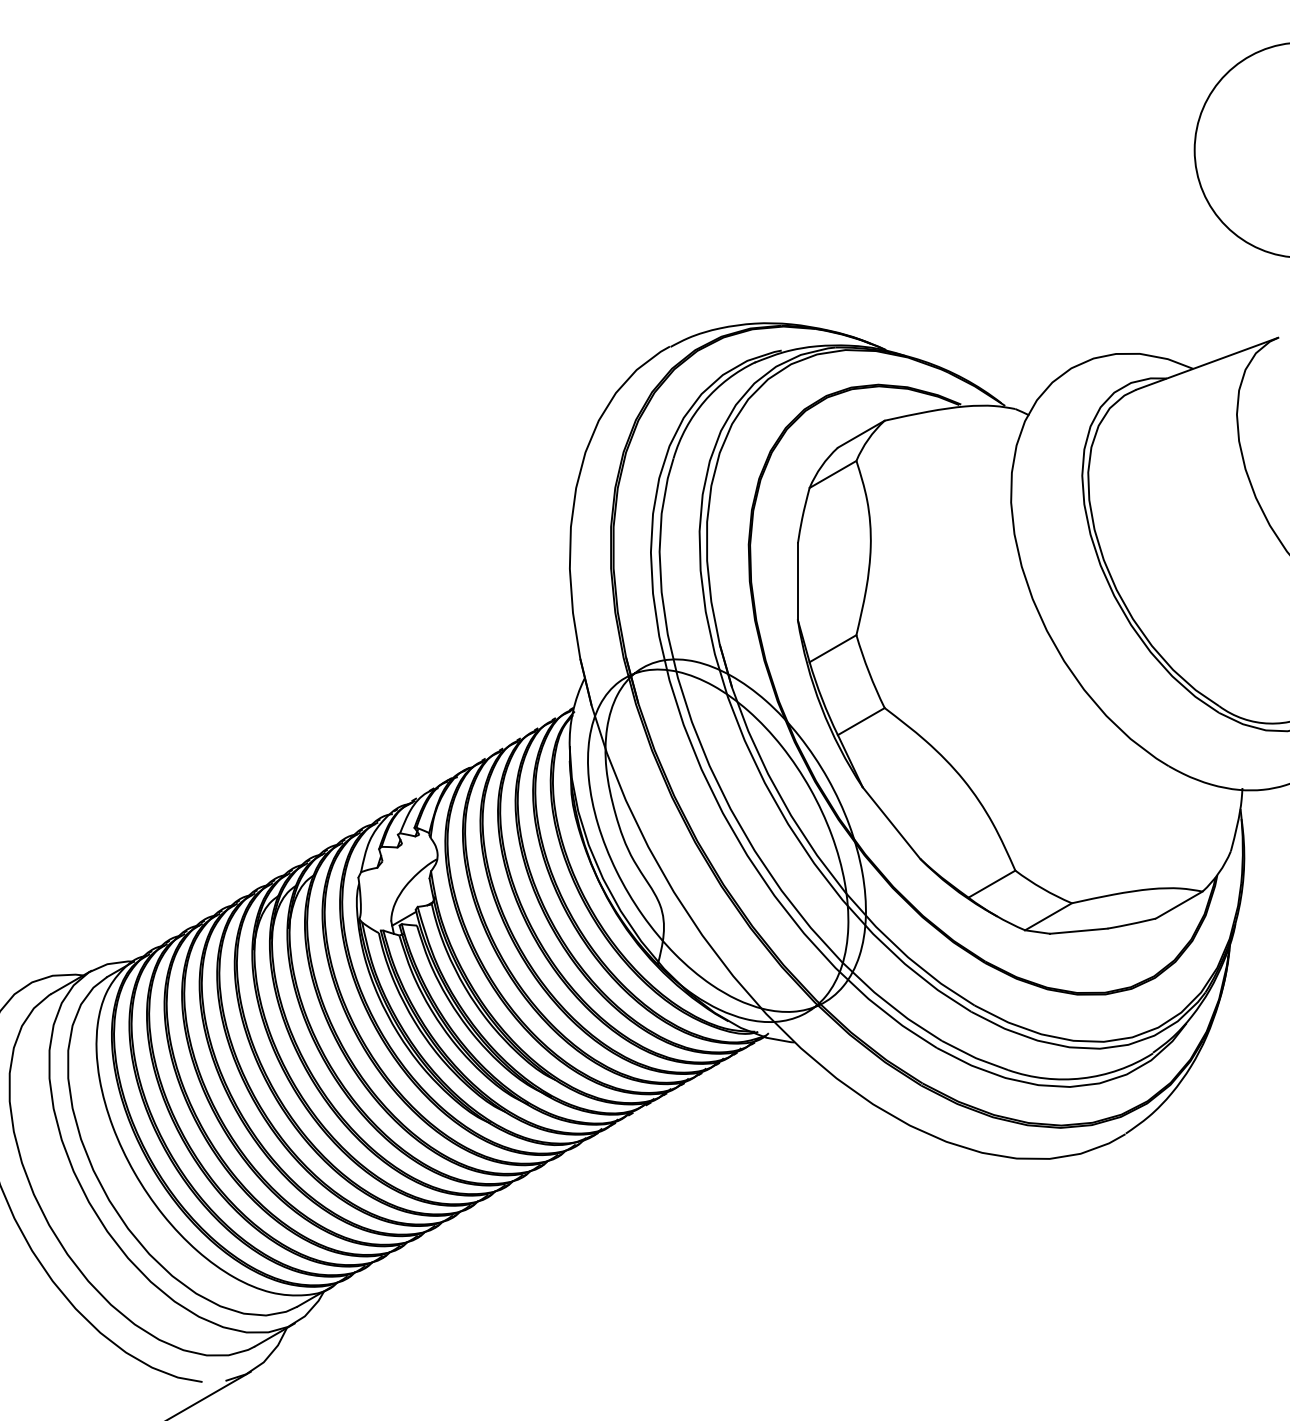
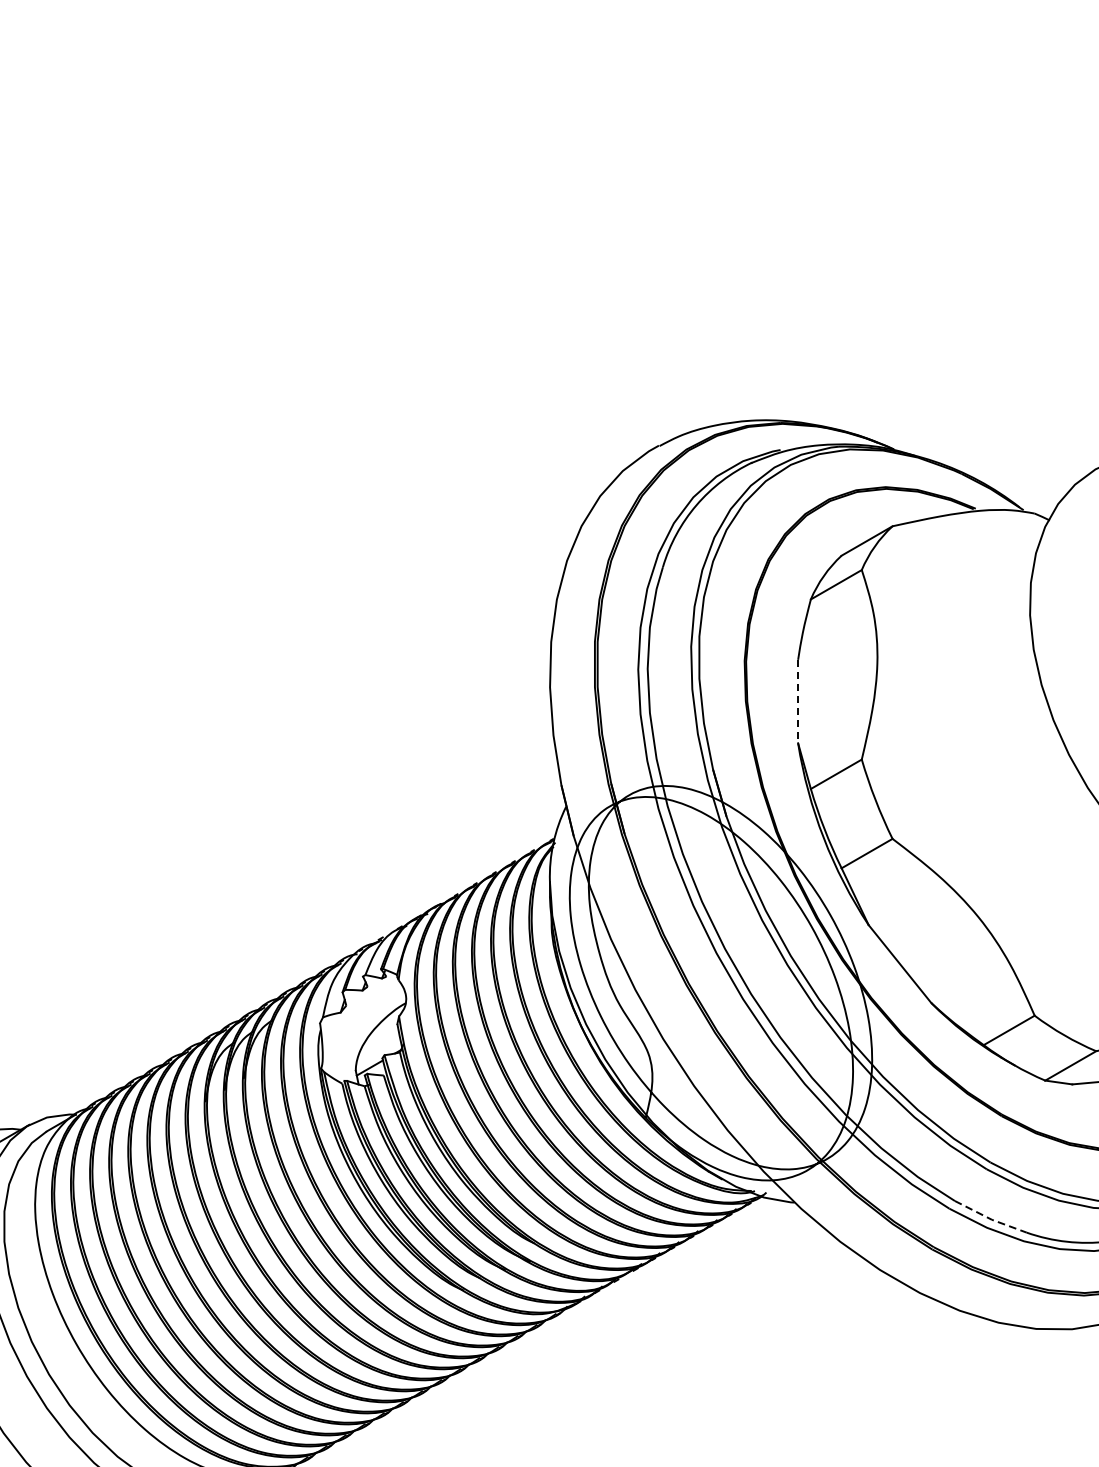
line: (797, 582) -> (797, 702), solid -> dashed
line: (975, 1057) -> (991, 1218), solid -> dashed

